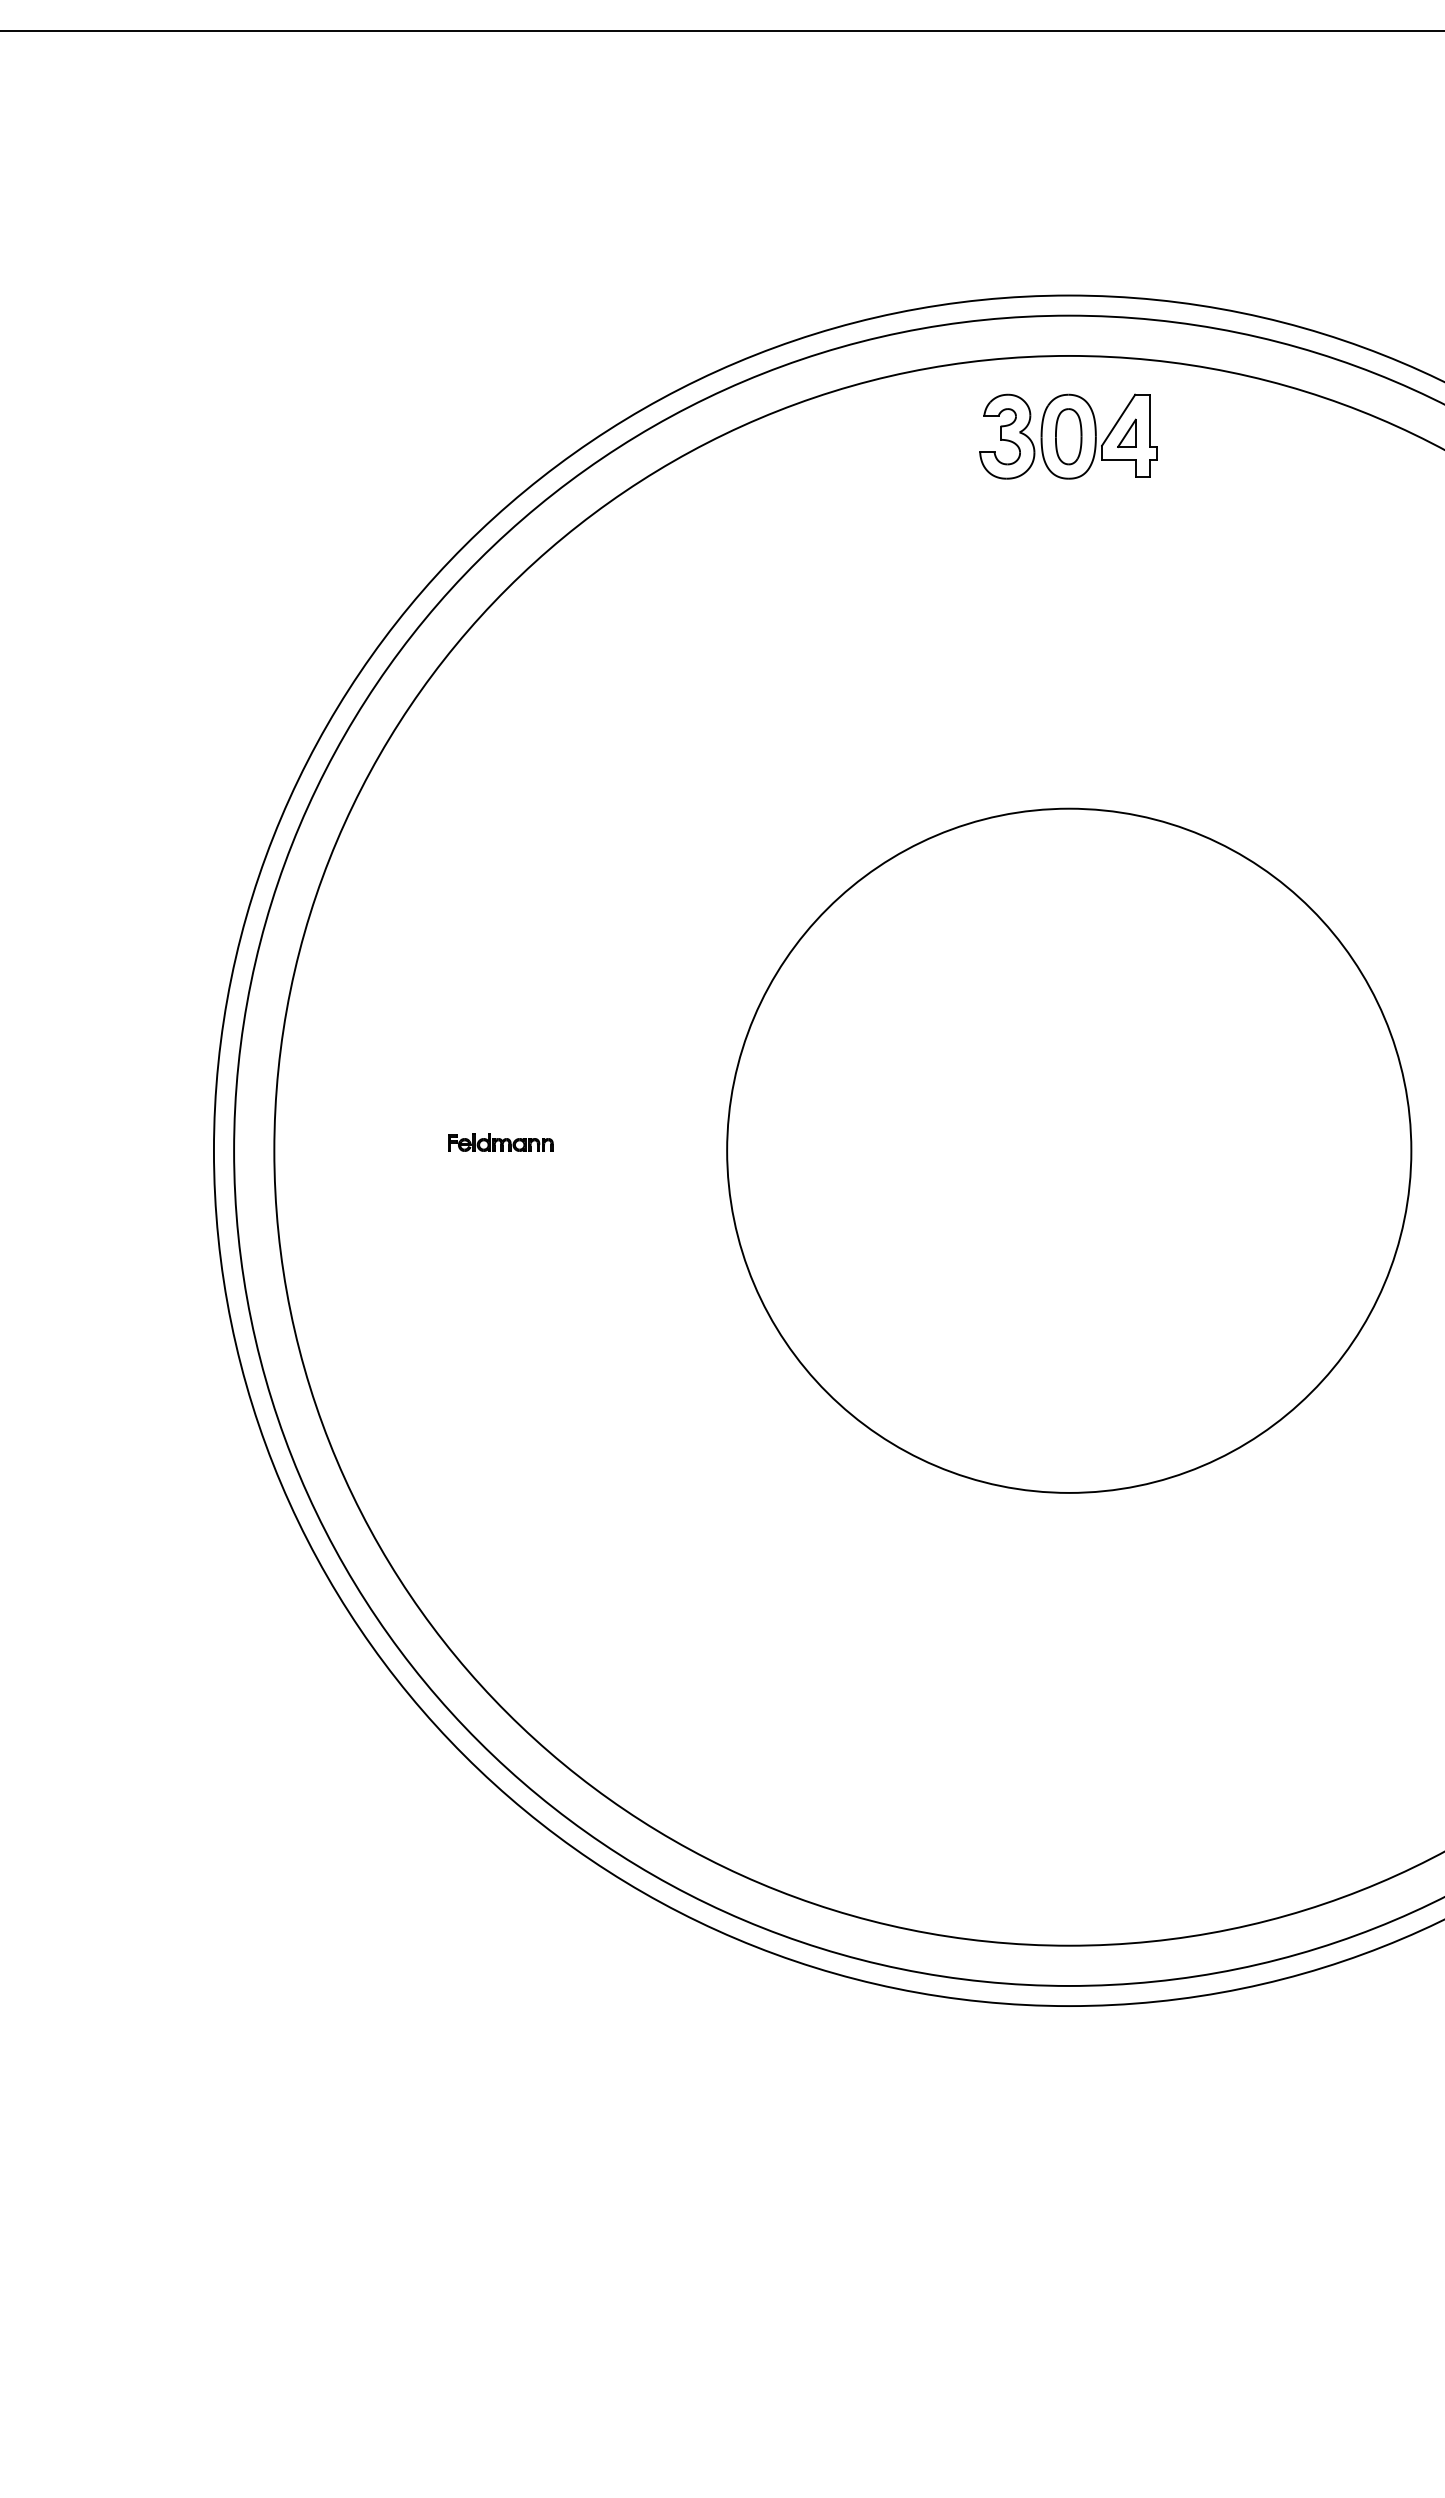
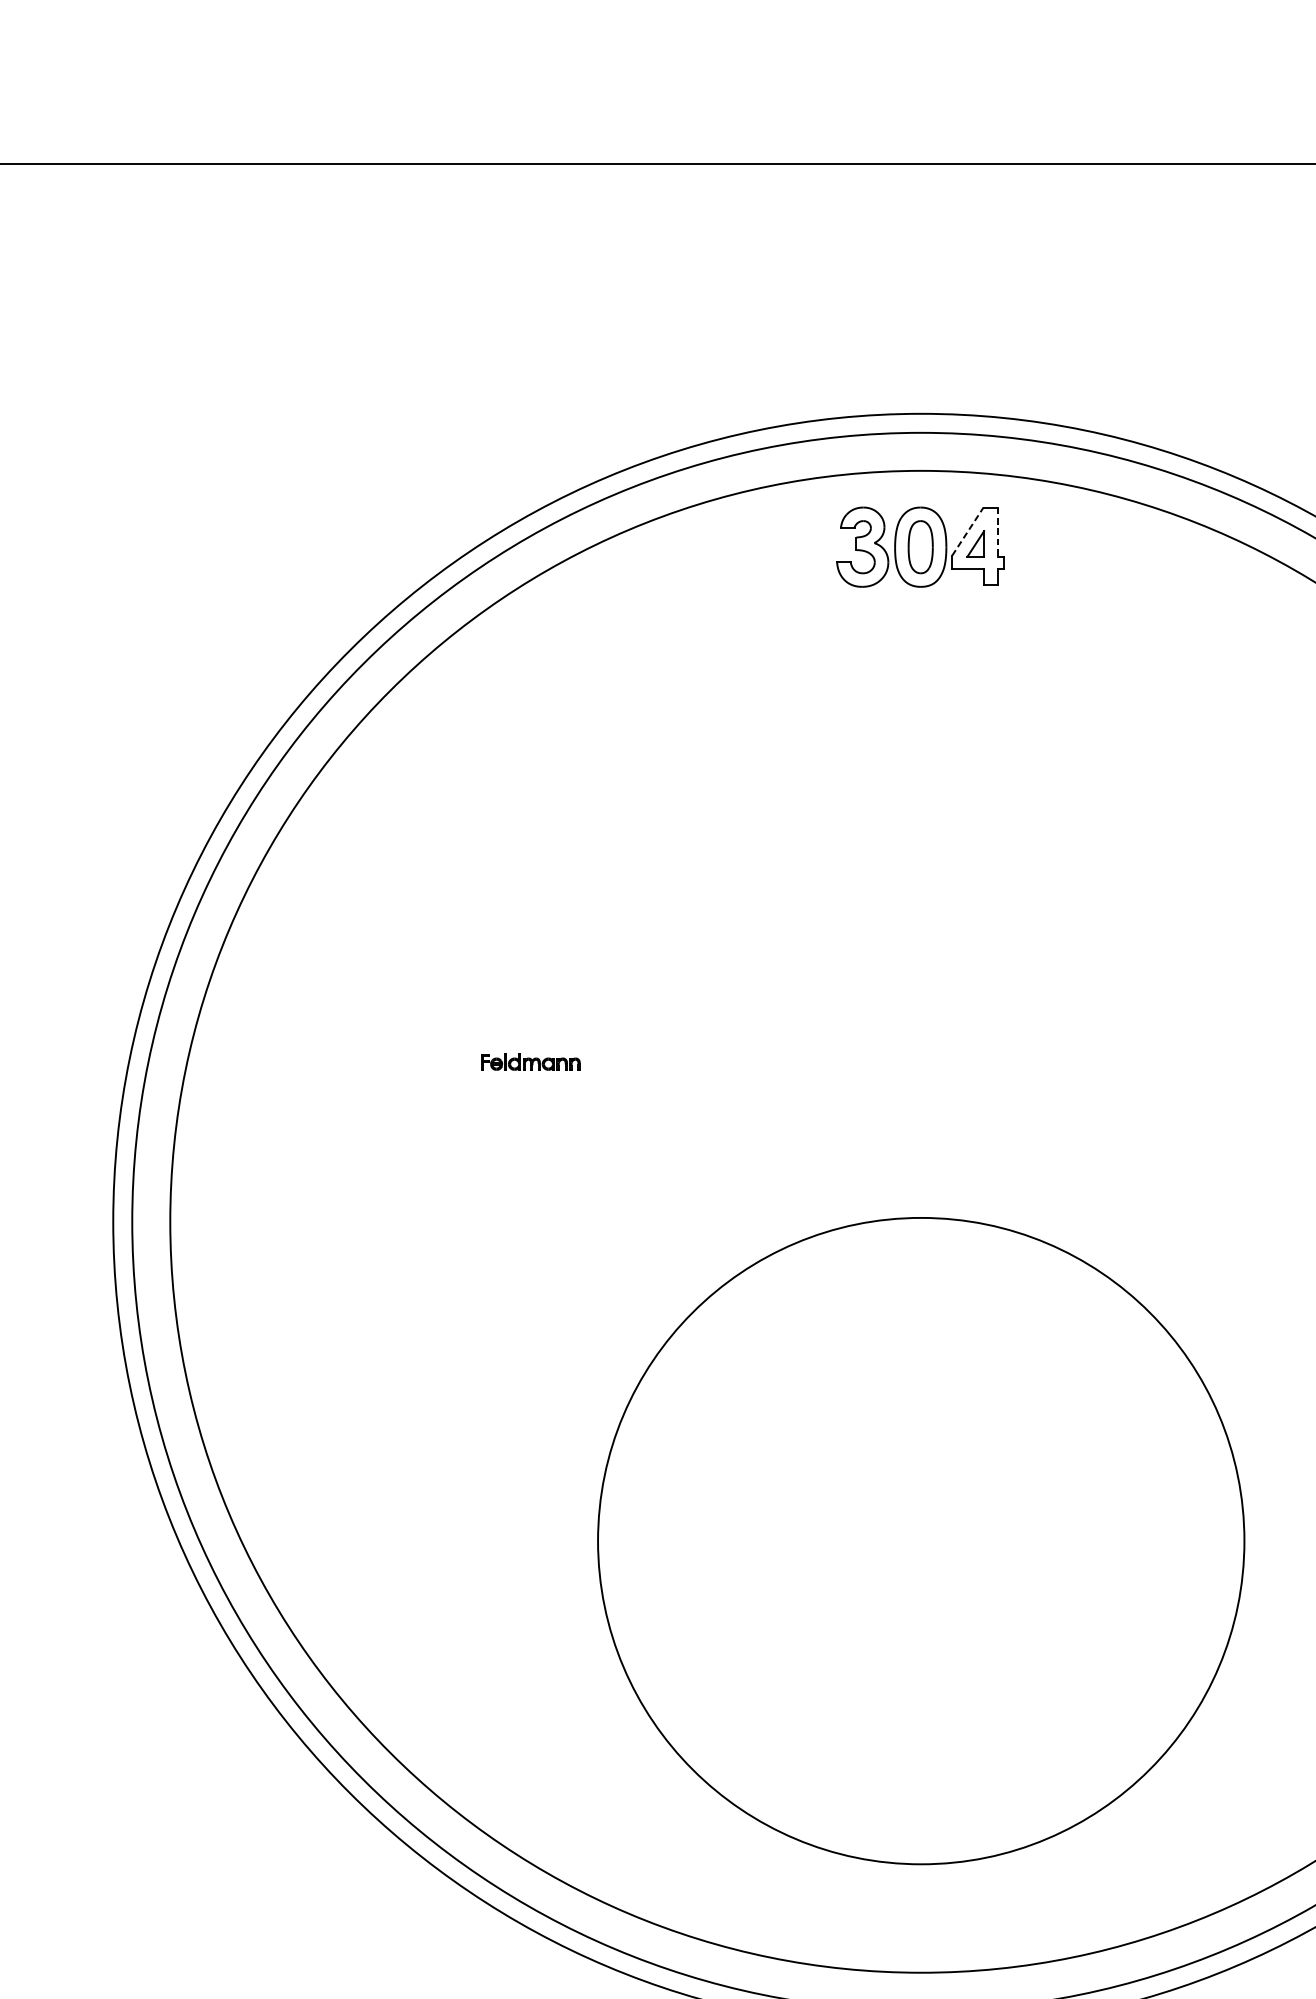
line: (1118, 419) -> (967, 530), solid -> dashed
line: (1150, 421) -> (997, 532), solid -> dashed
part: (500, 1142) -> (530, 1061), moved
circle: (1069, 1150) -> (921, 1540), moved

